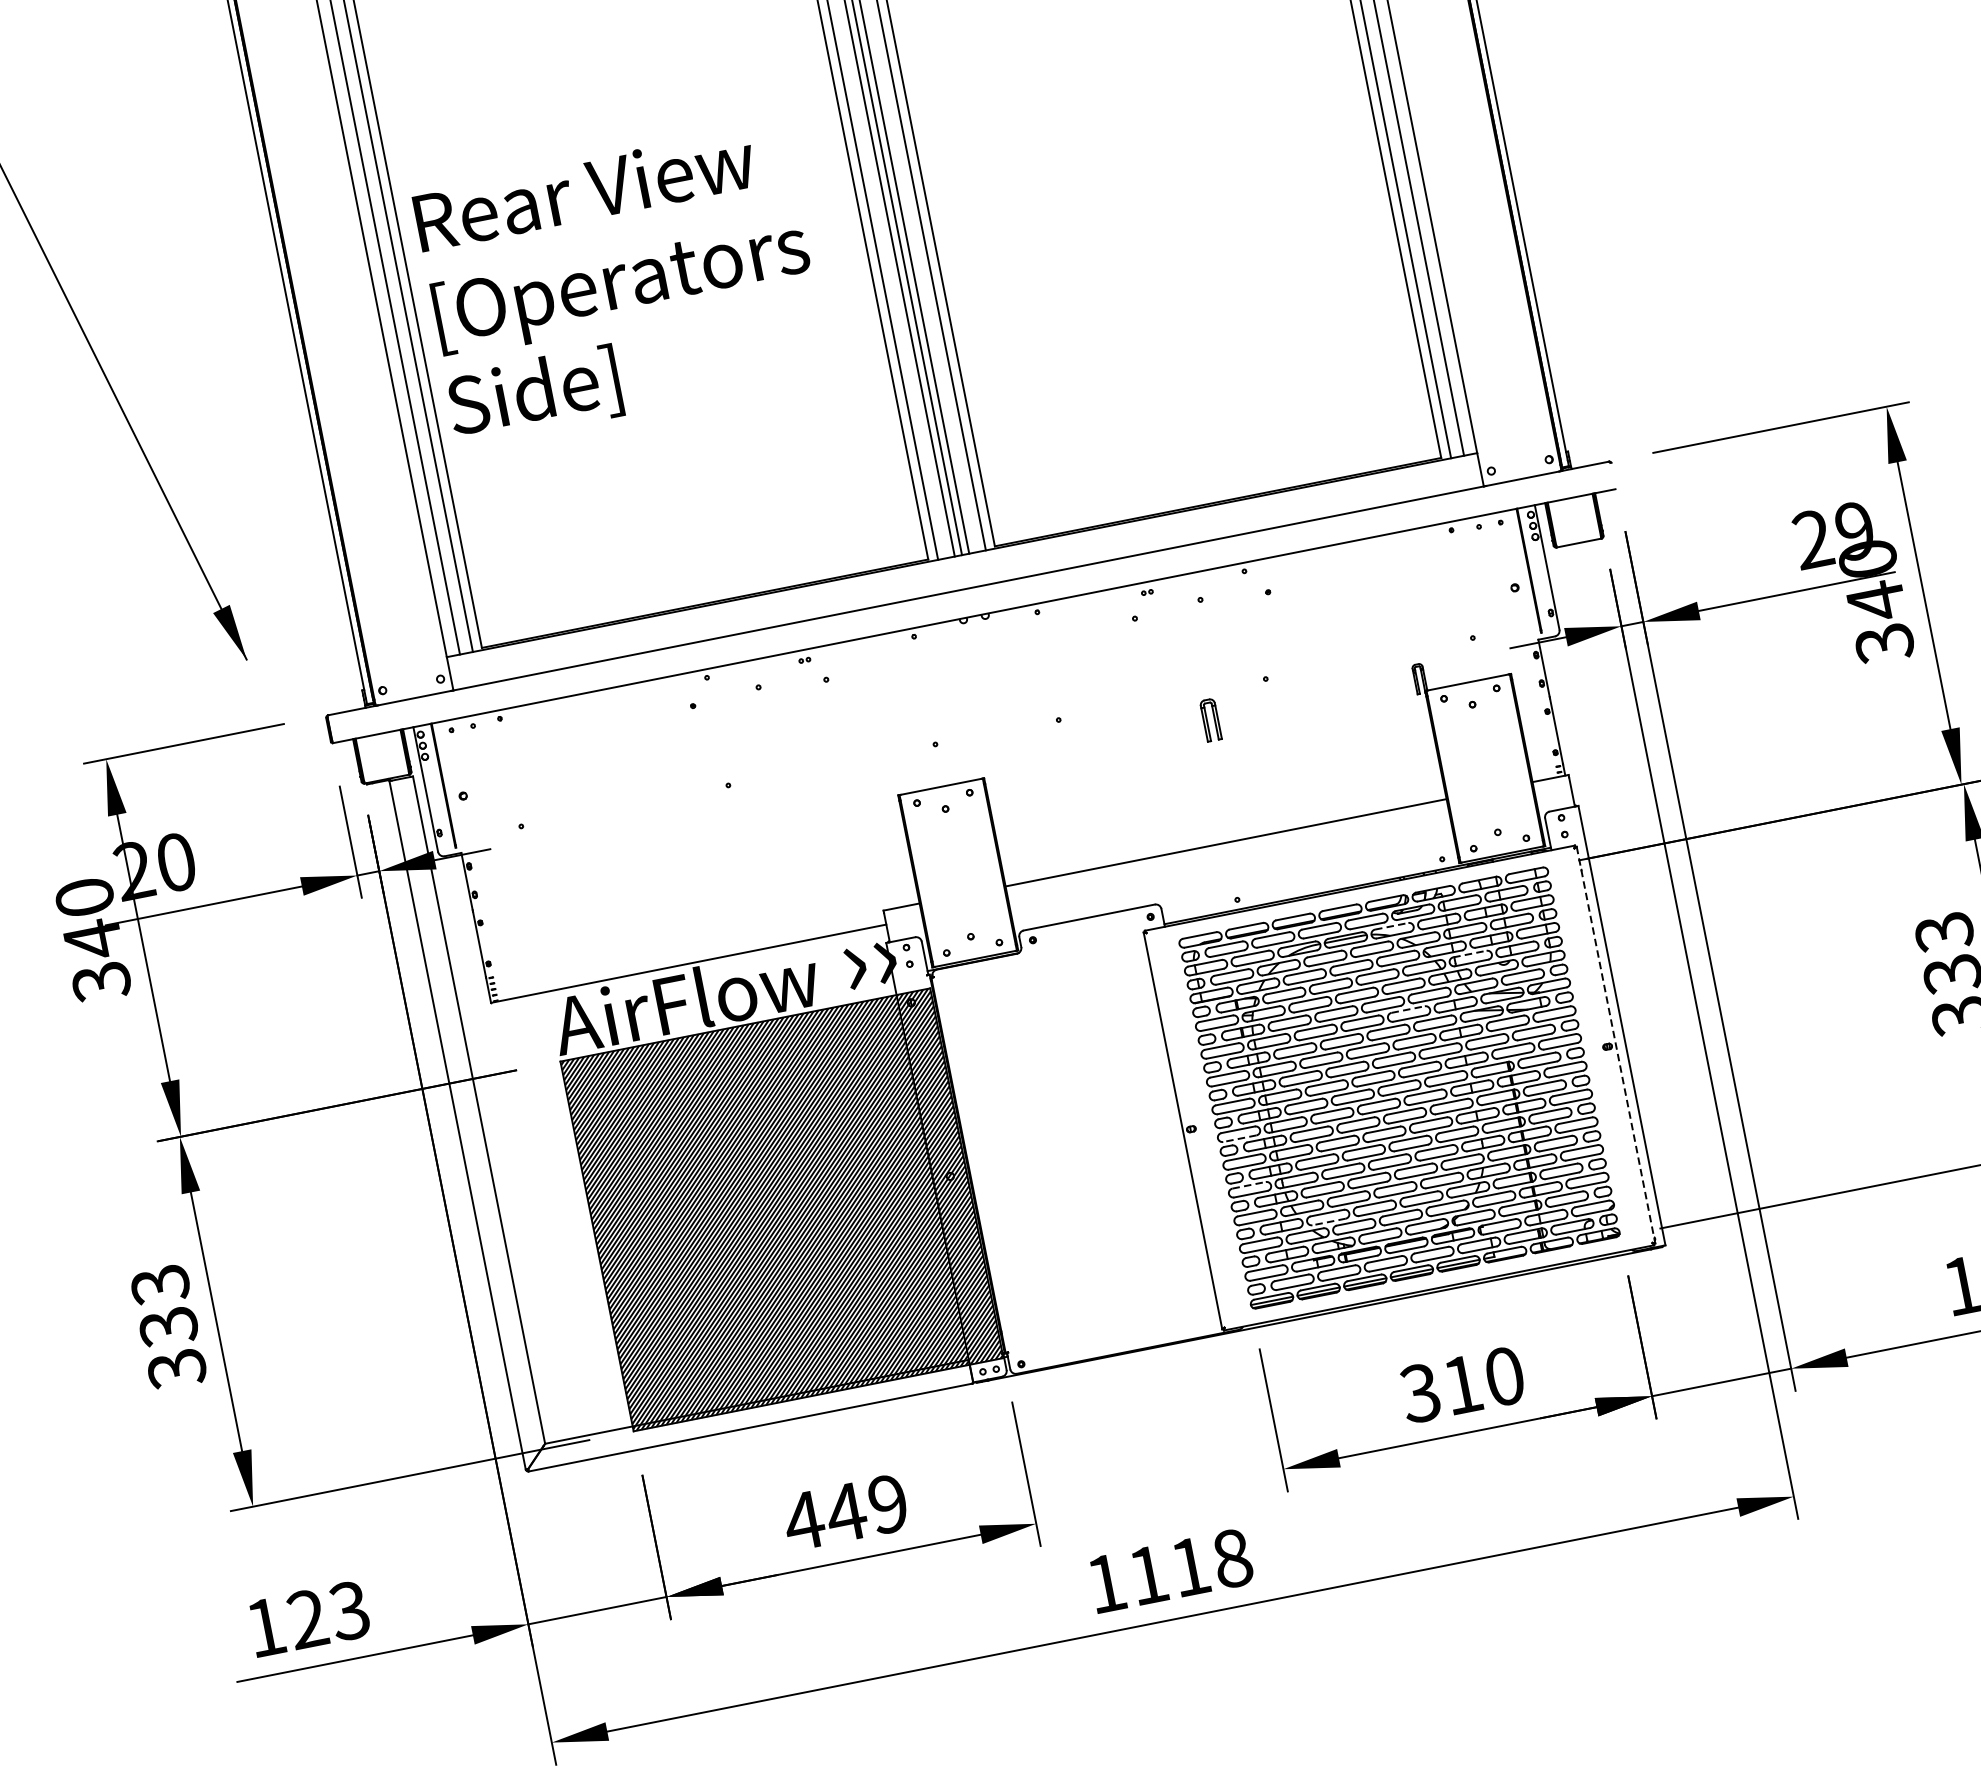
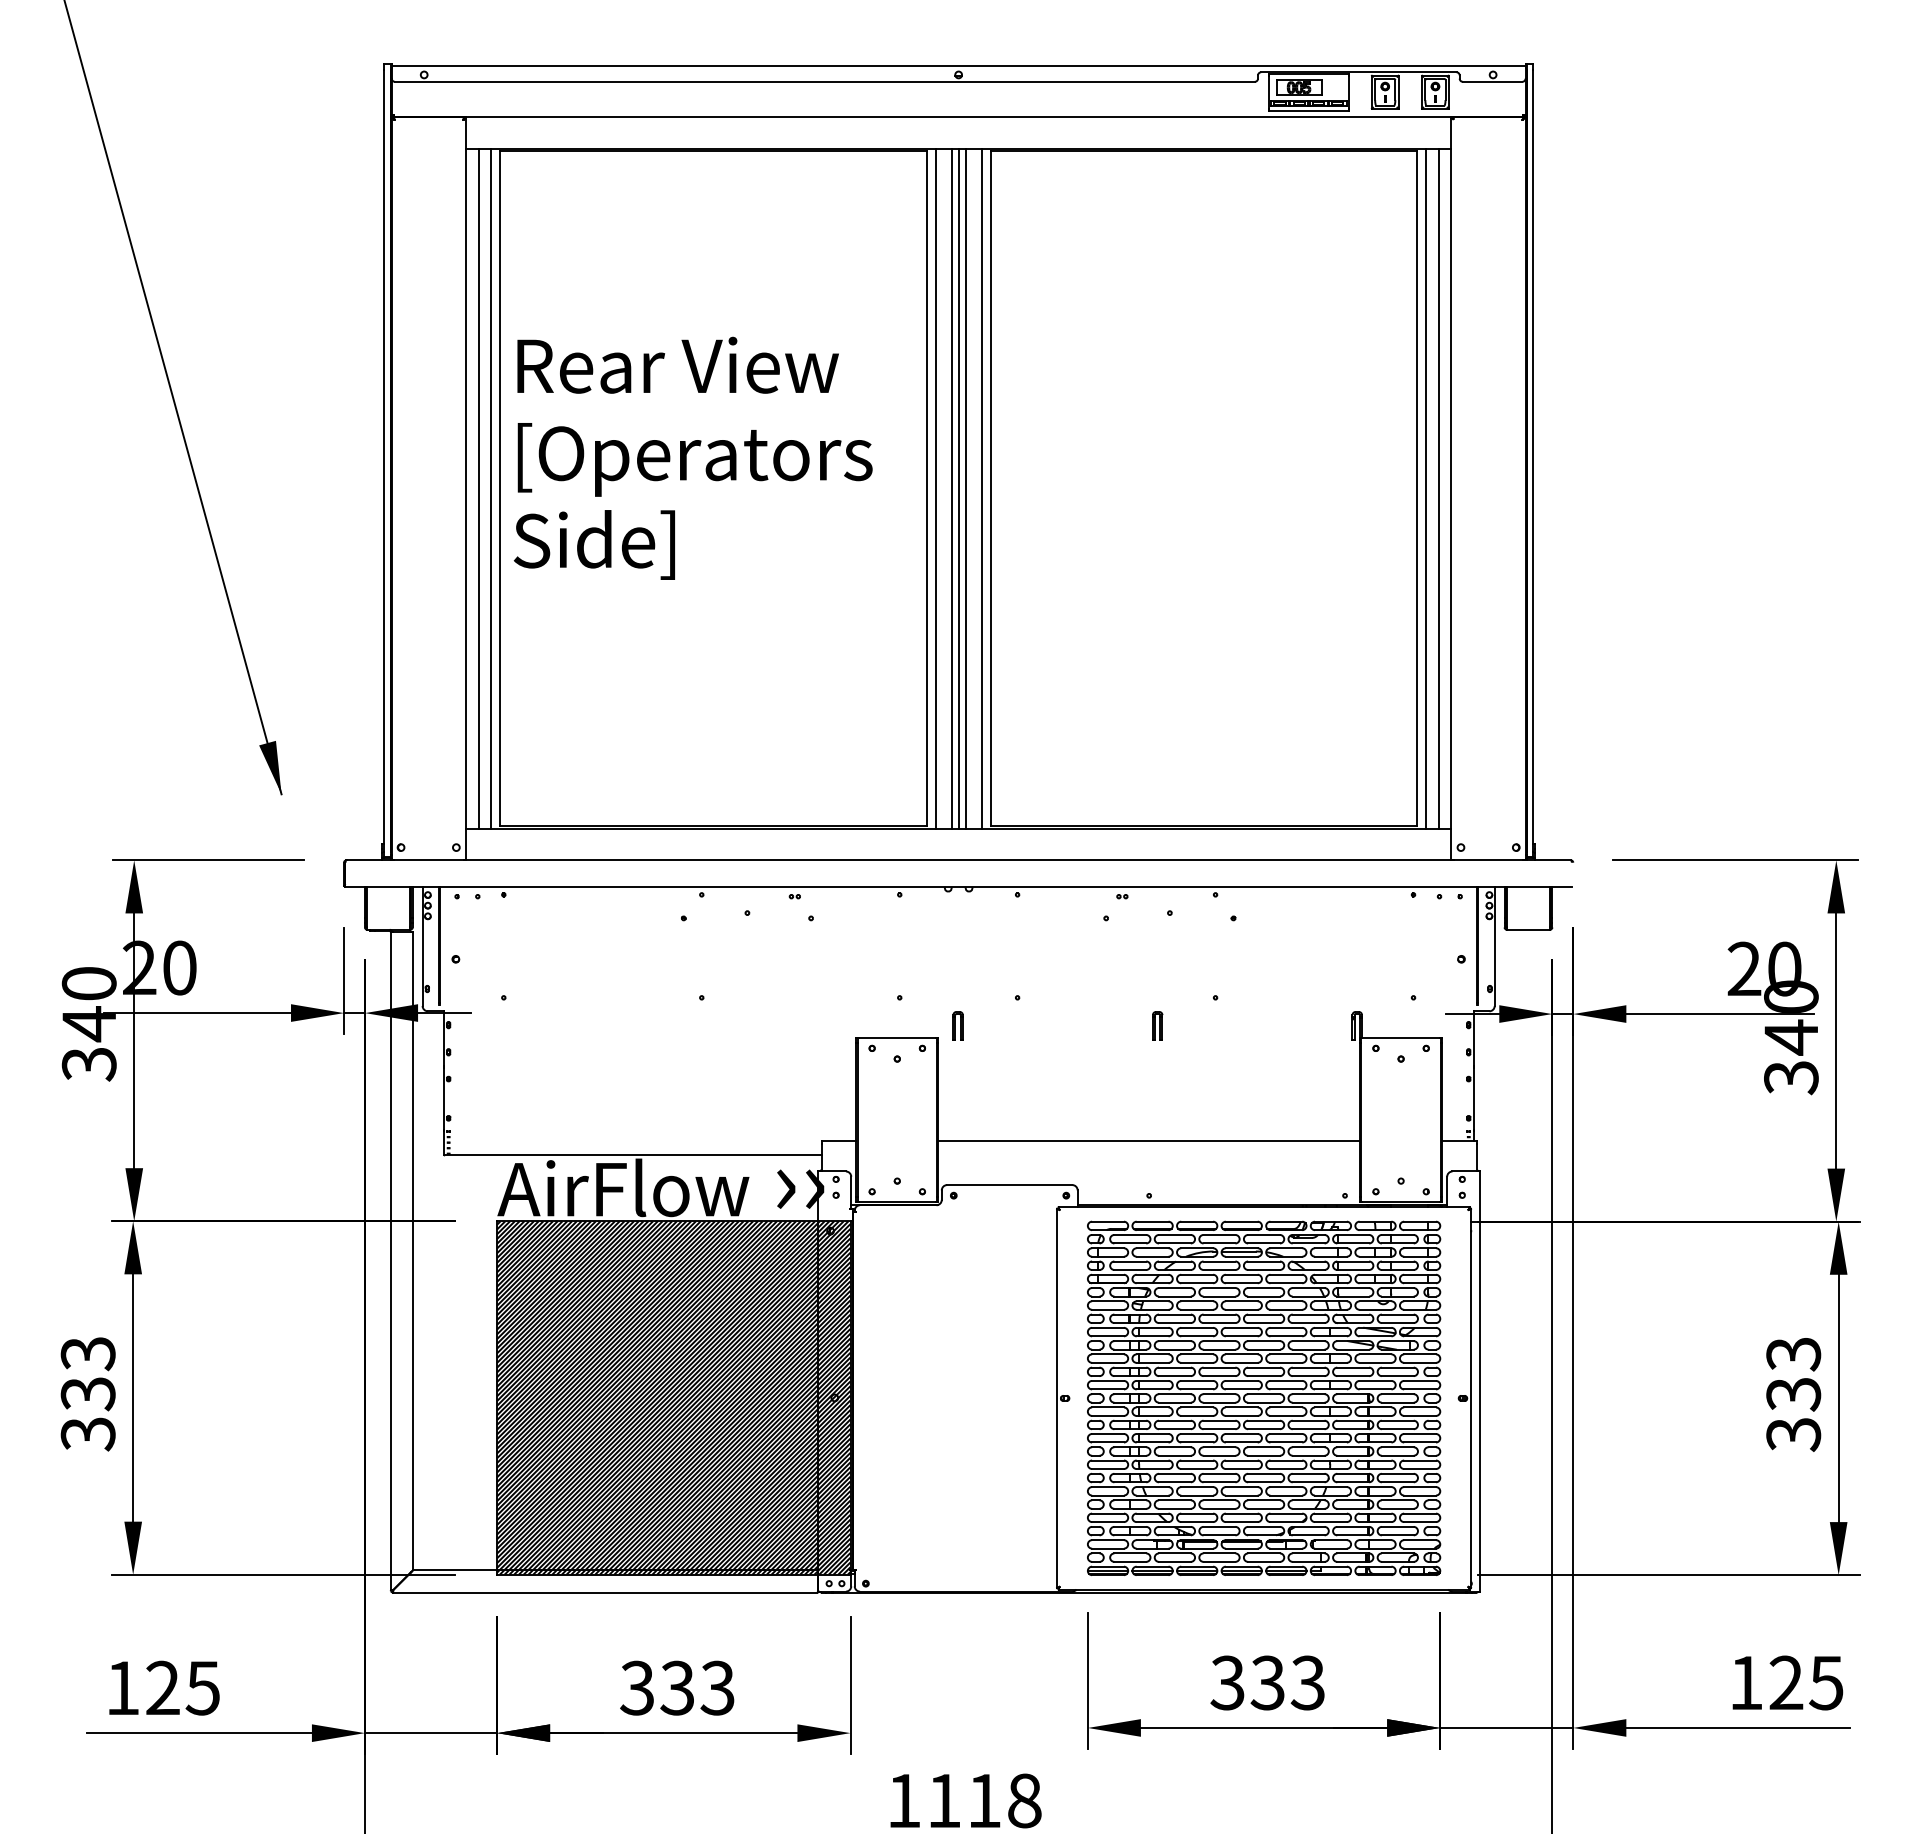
text: (618, 283) -> (692, 457), moved
text: (1854, 530) -> (1784, 968), 29 -> 20
part: (1210, 720) -> (1157, 1025), size x0.71
part: (1001, 761) -> (957, 1025), added
line: (1391, 926) -> (1286, 1248), dashed -> solid
line: (1470, 954) -> (1353, 1288), dashed -> solid
line: (1408, 1009) -> (1286, 1327), dashed -> solid
line: (1616, 1045) -> (1471, 1398), dashed -> solid
line: (1240, 1138) -> (1108, 1415), dashed -> solid
line: (1249, 1185) -> (1108, 1460), dashed -> solid
line: (1328, 1221) -> (1174, 1508), dashed -> solid
text: (1482, 1380) -> (1287, 1682), 310 -> 333
text: (844, 1512) -> (676, 1687), 449 -> 333
text: (348, 1610) -> (202, 1687), 123 -> 125

